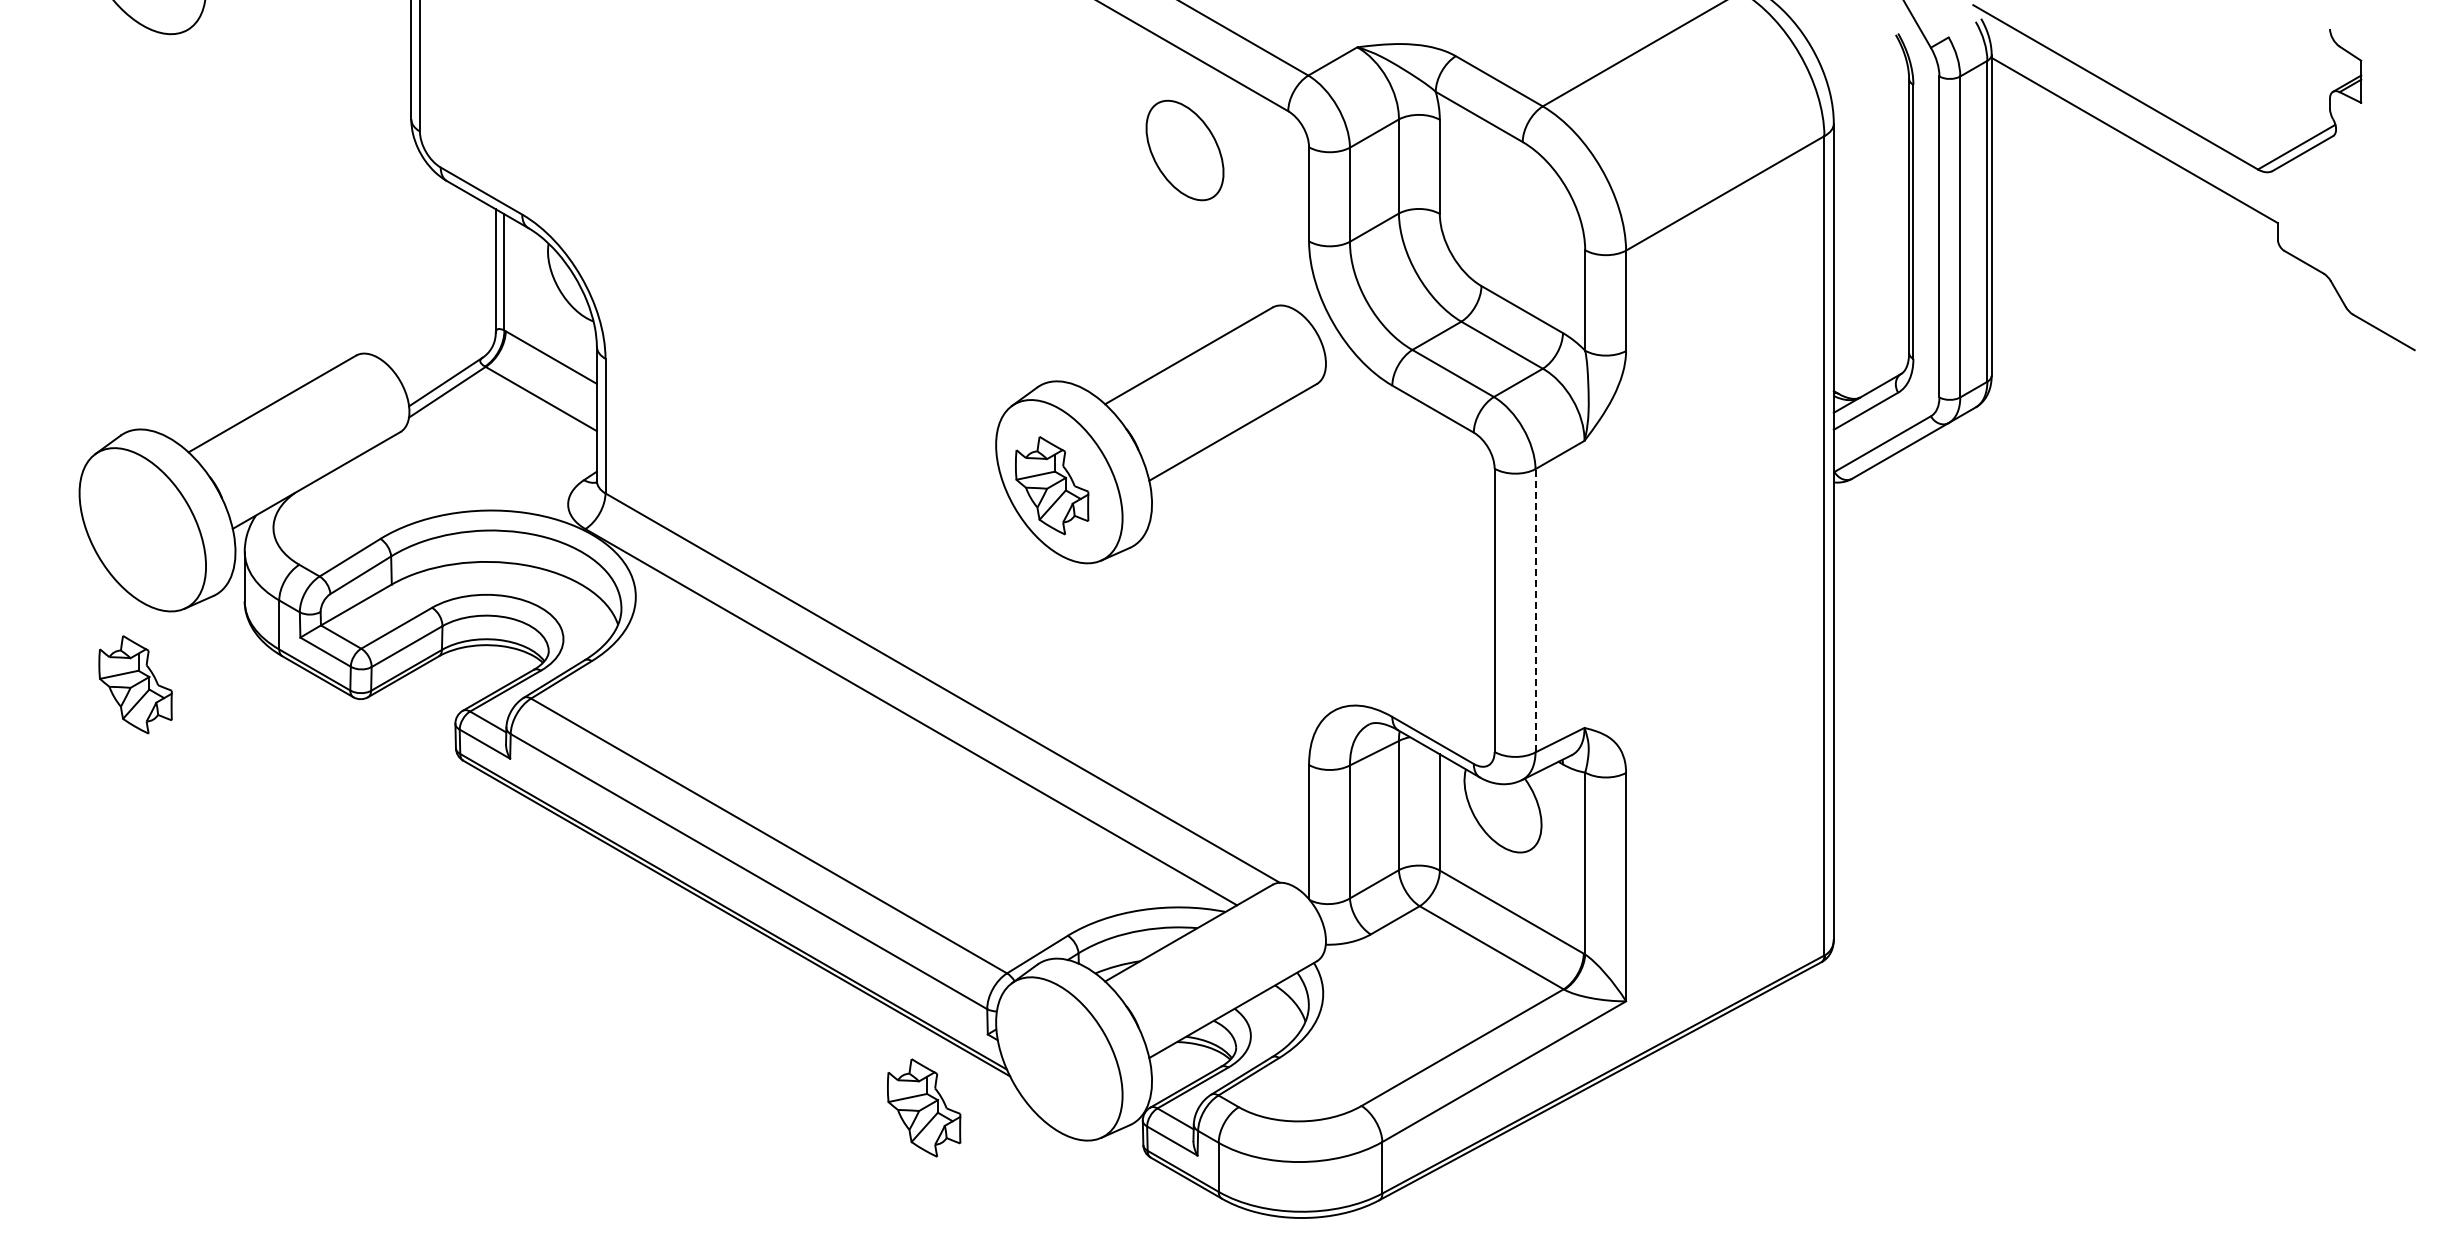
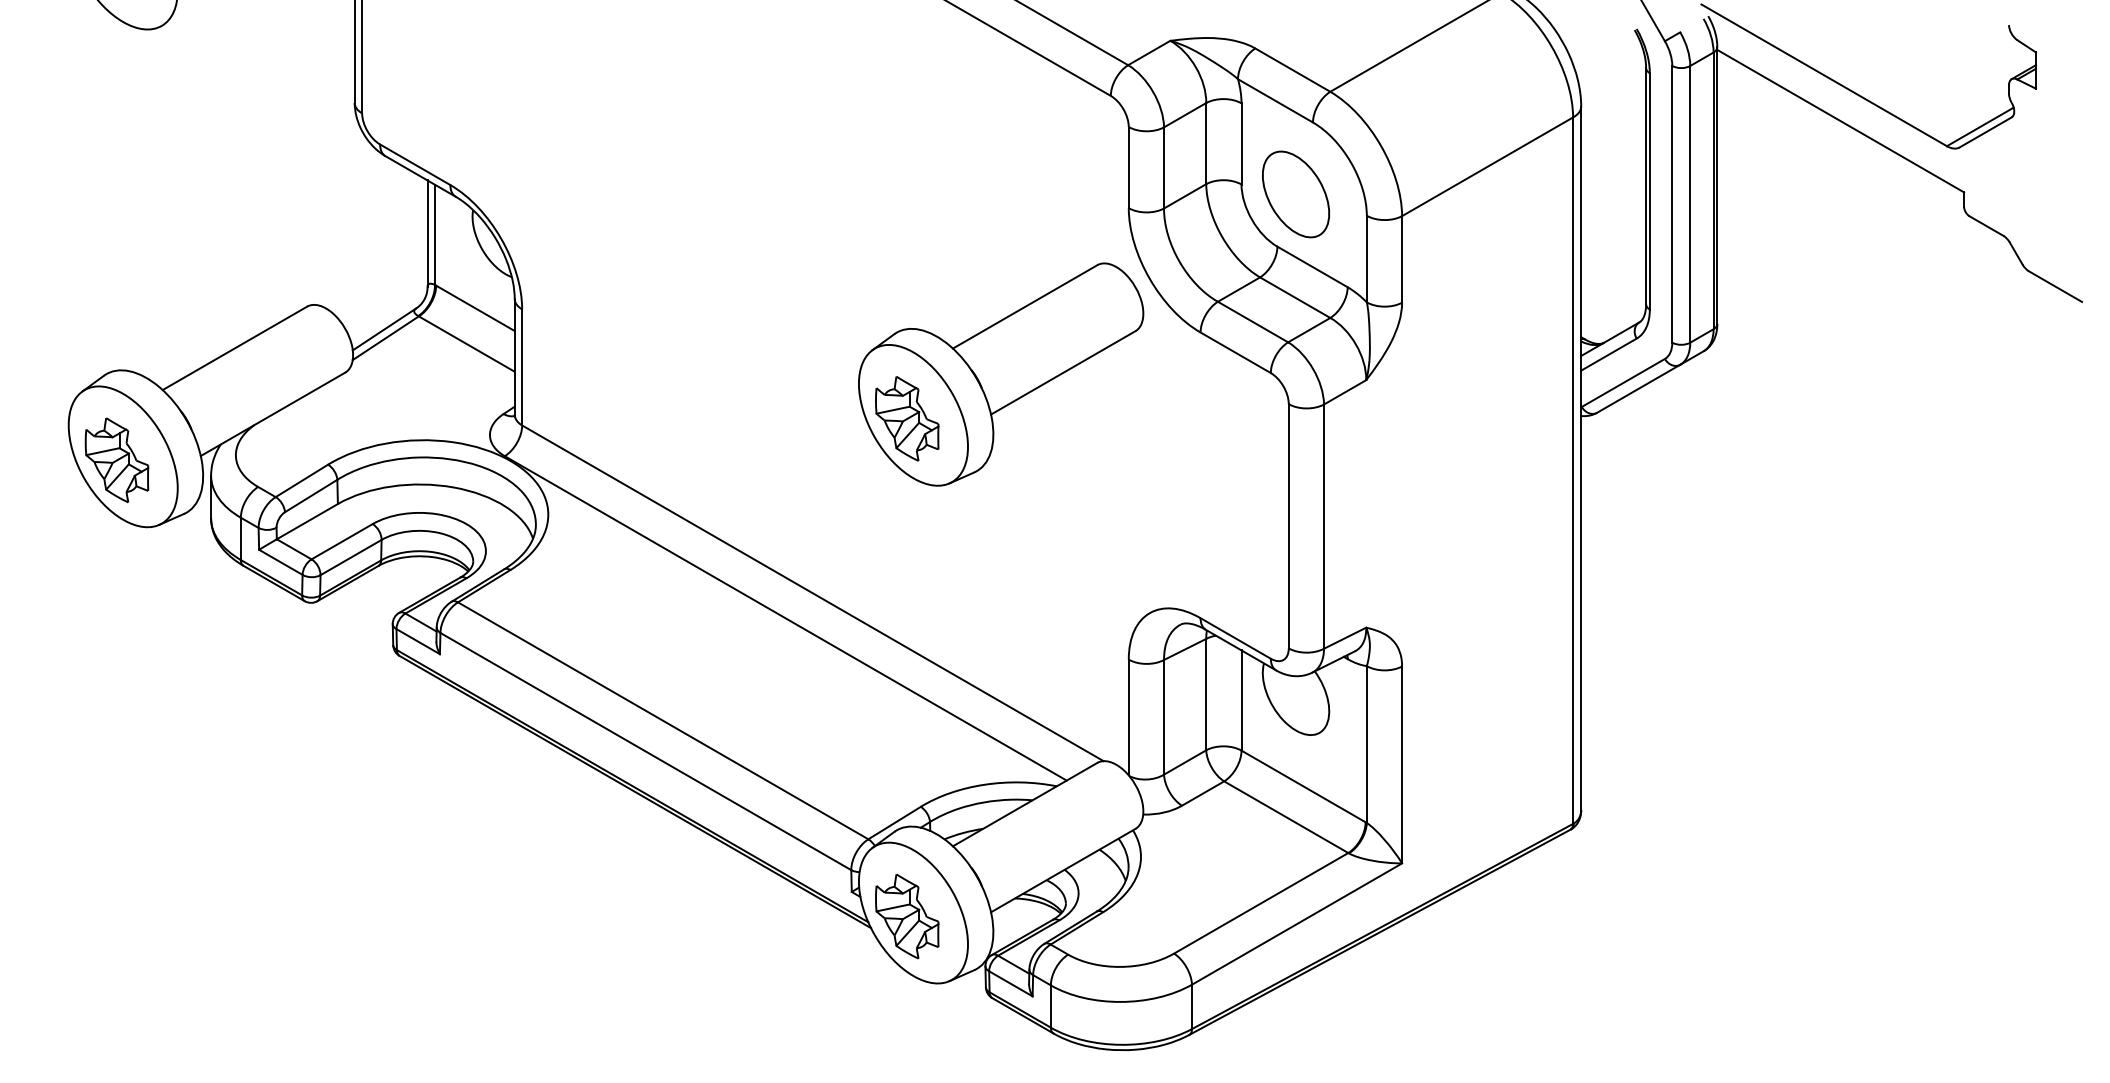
part: (1184, 150) -> (1295, 194), moved
line: (1535, 610) -> (1324, 526), dashed -> solid
part: (135, 684) -> (116, 460), moved
part: (924, 1107) -> (907, 916), moved

